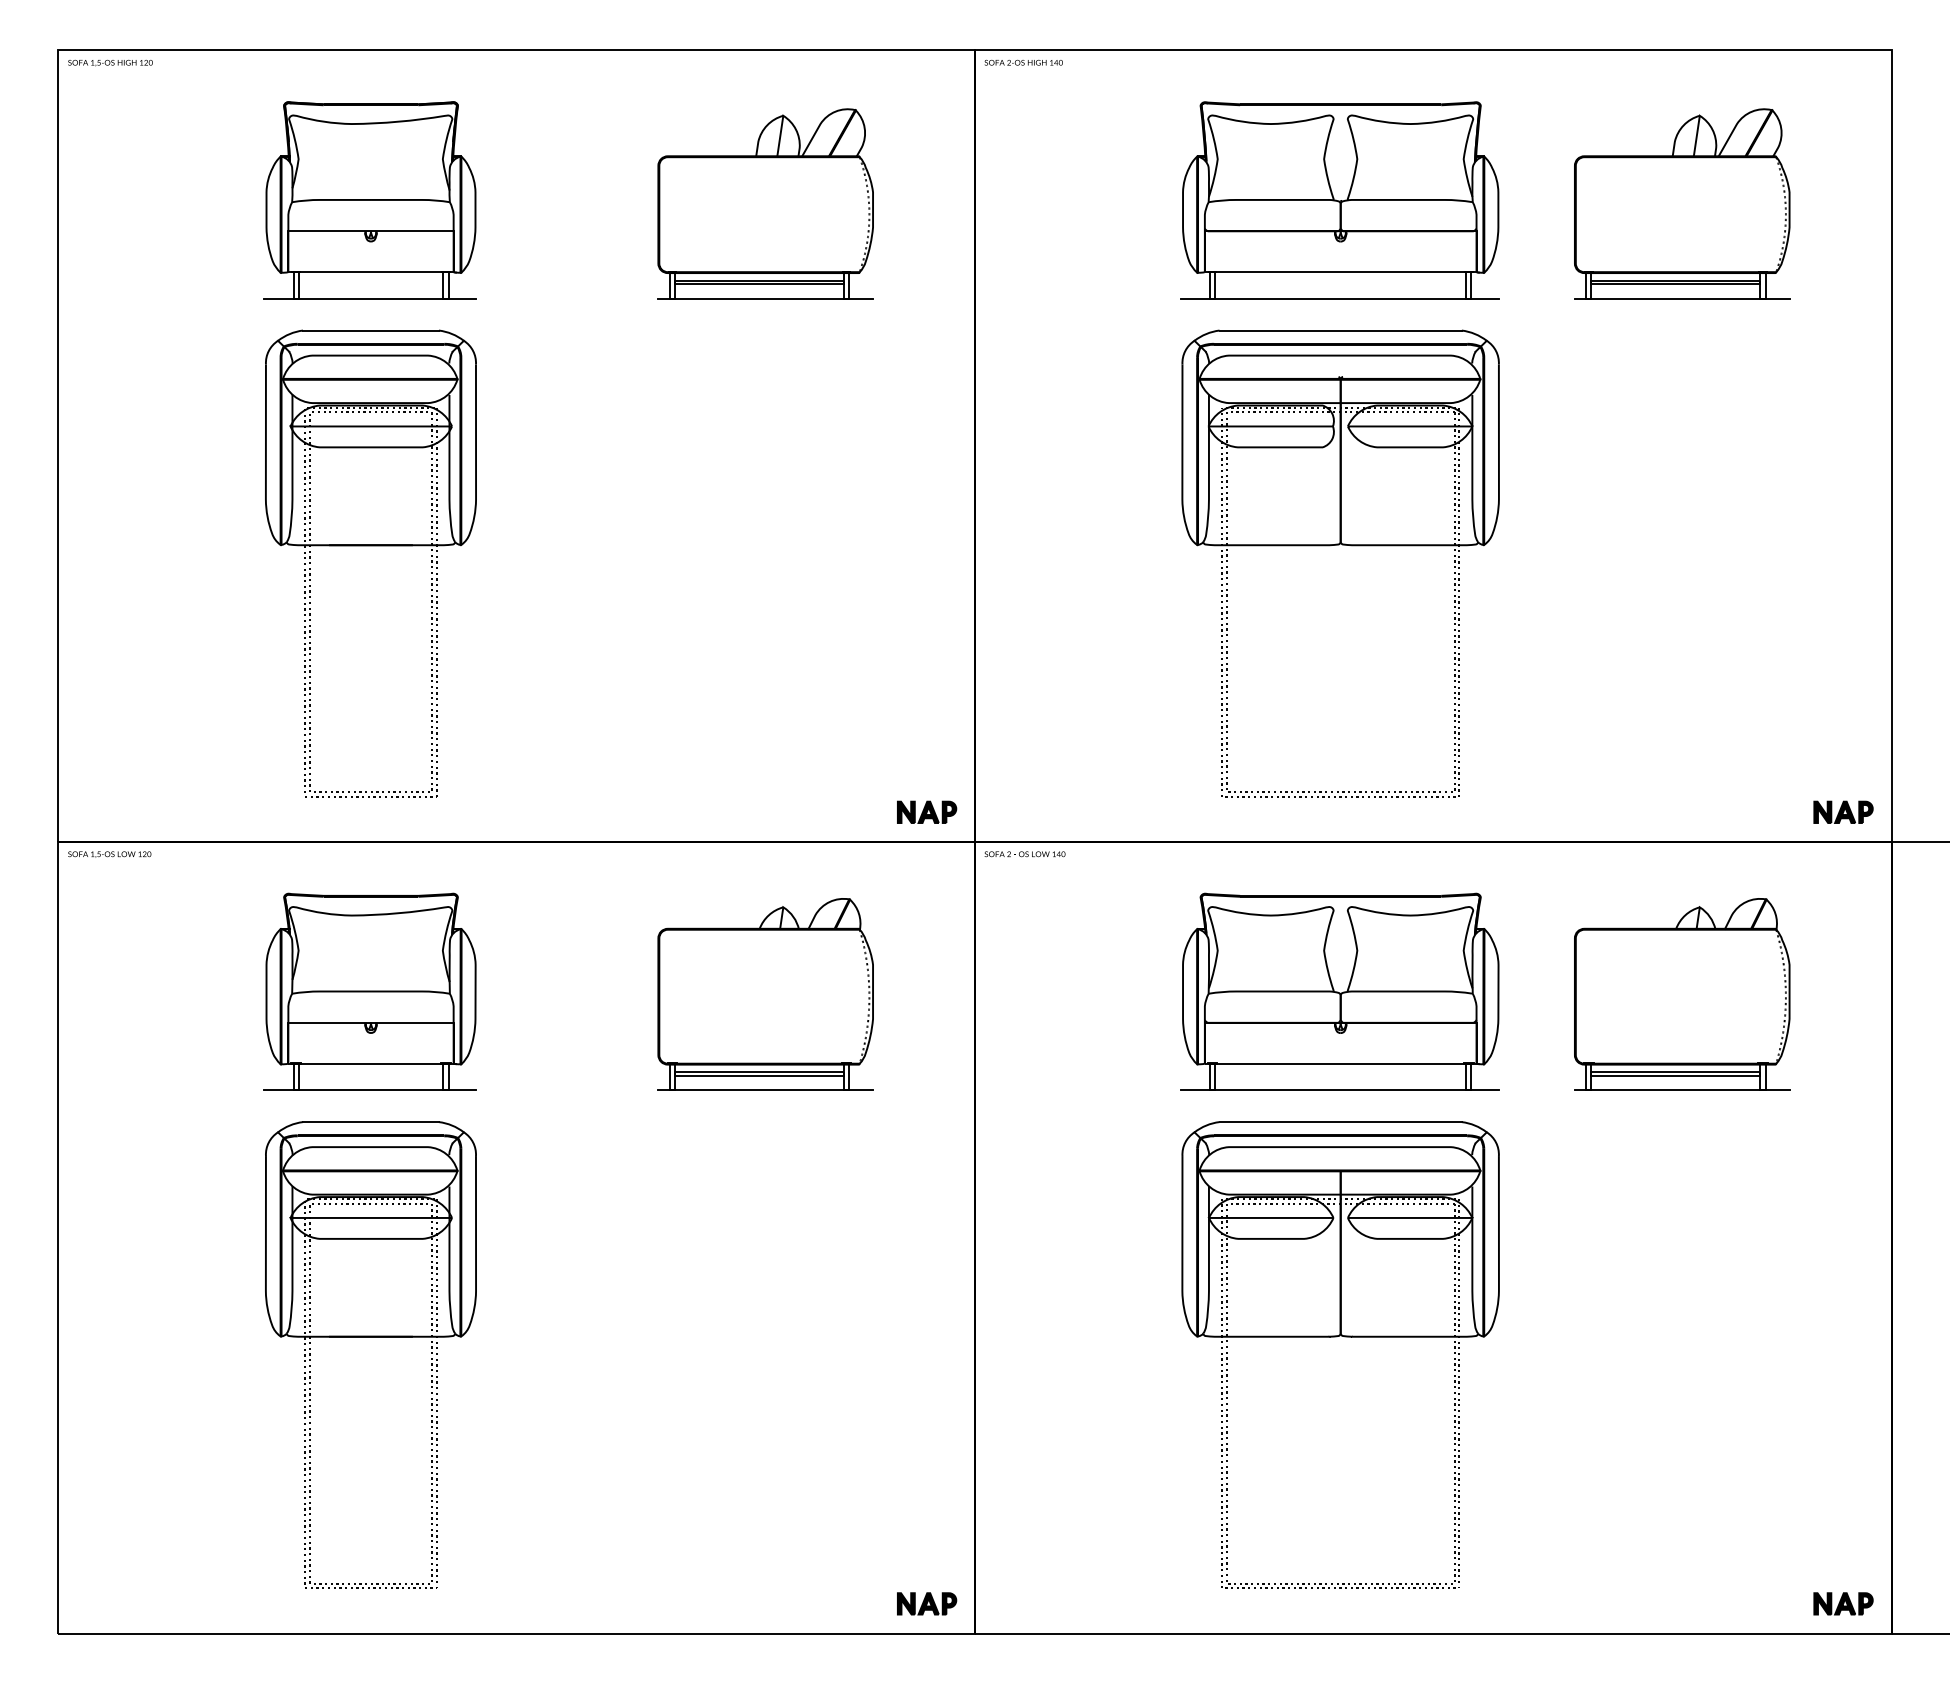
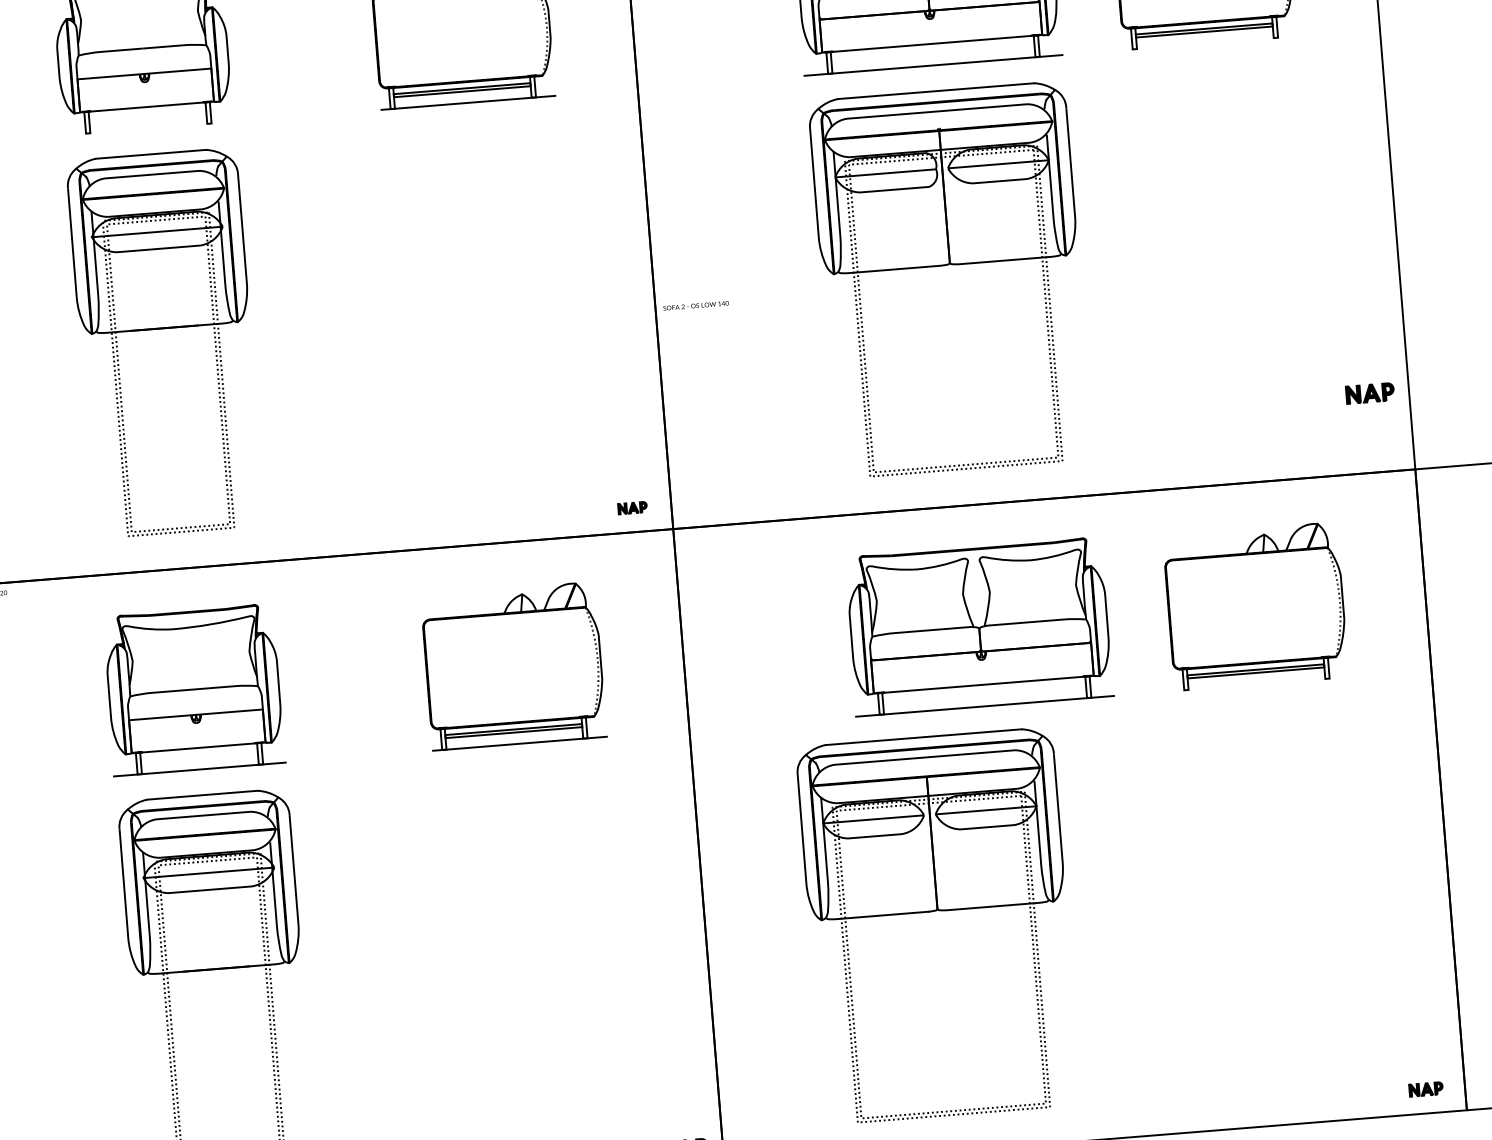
line: (370, 298) -> (148, 128), removed
line: (1681, 298) -> (1209, 43), removed
part: (927, 811) -> (632, 507), size x0.6
part: (1843, 811) -> (1370, 392), moved
text: (1024, 854) -> (695, 306), moved
line: (1681, 1090) -> (1261, 684), removed
part: (1336, 1337) -> (934, 911), moved
part: (1843, 1603) -> (1426, 1089), size x0.7

